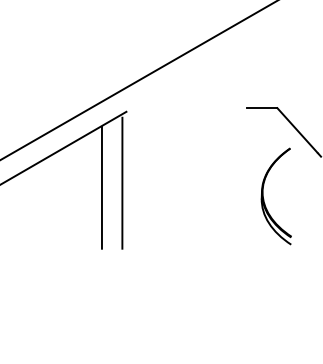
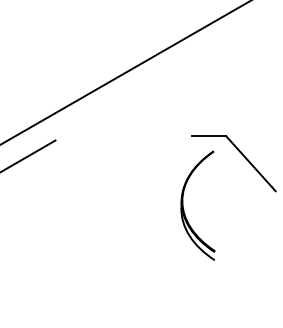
line: (122, 182) -> (51, 220), removed
line: (101, 187) -> (27, 226), removed
part: (264, 199) -> (184, 209), moved

